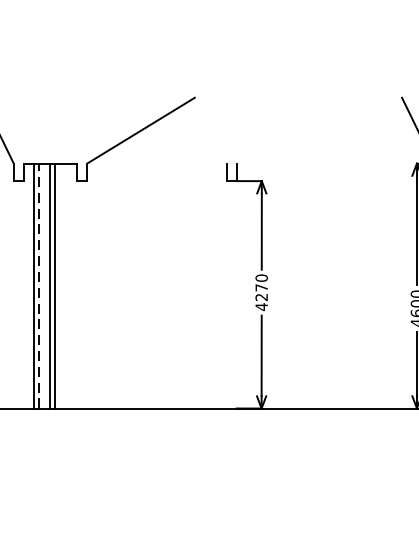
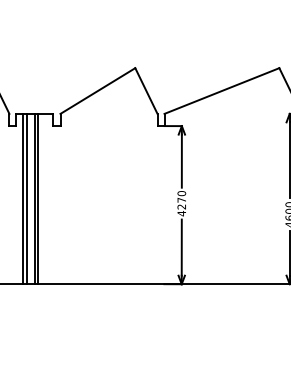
line: (210, 129) -> (146, 90), added
line: (318, 129) -> (221, 90), added
line: (39, 285) -> (27, 198), dashed -> solid

